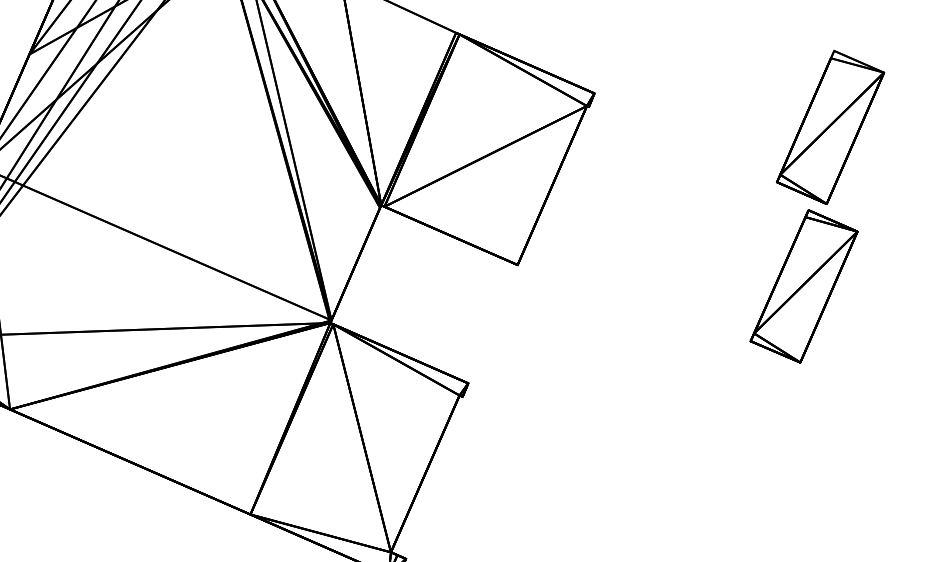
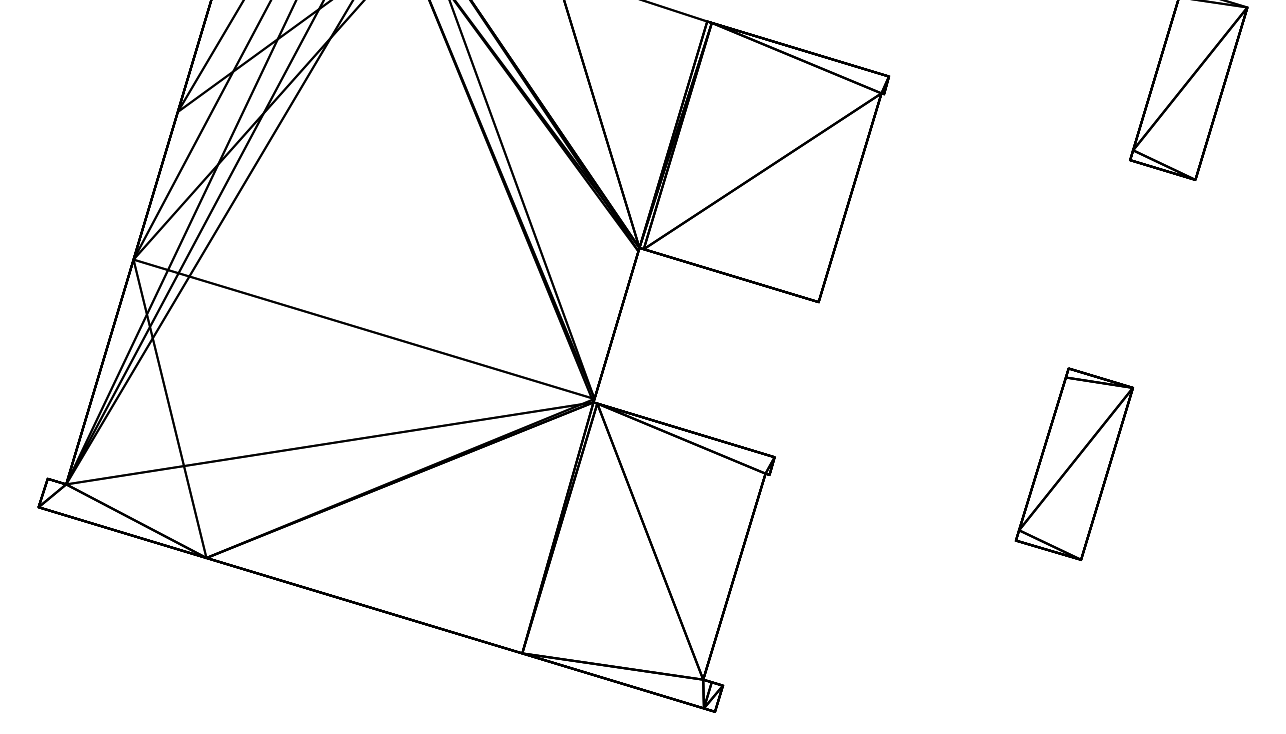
part: (803, 285) -> (1073, 463), moved

